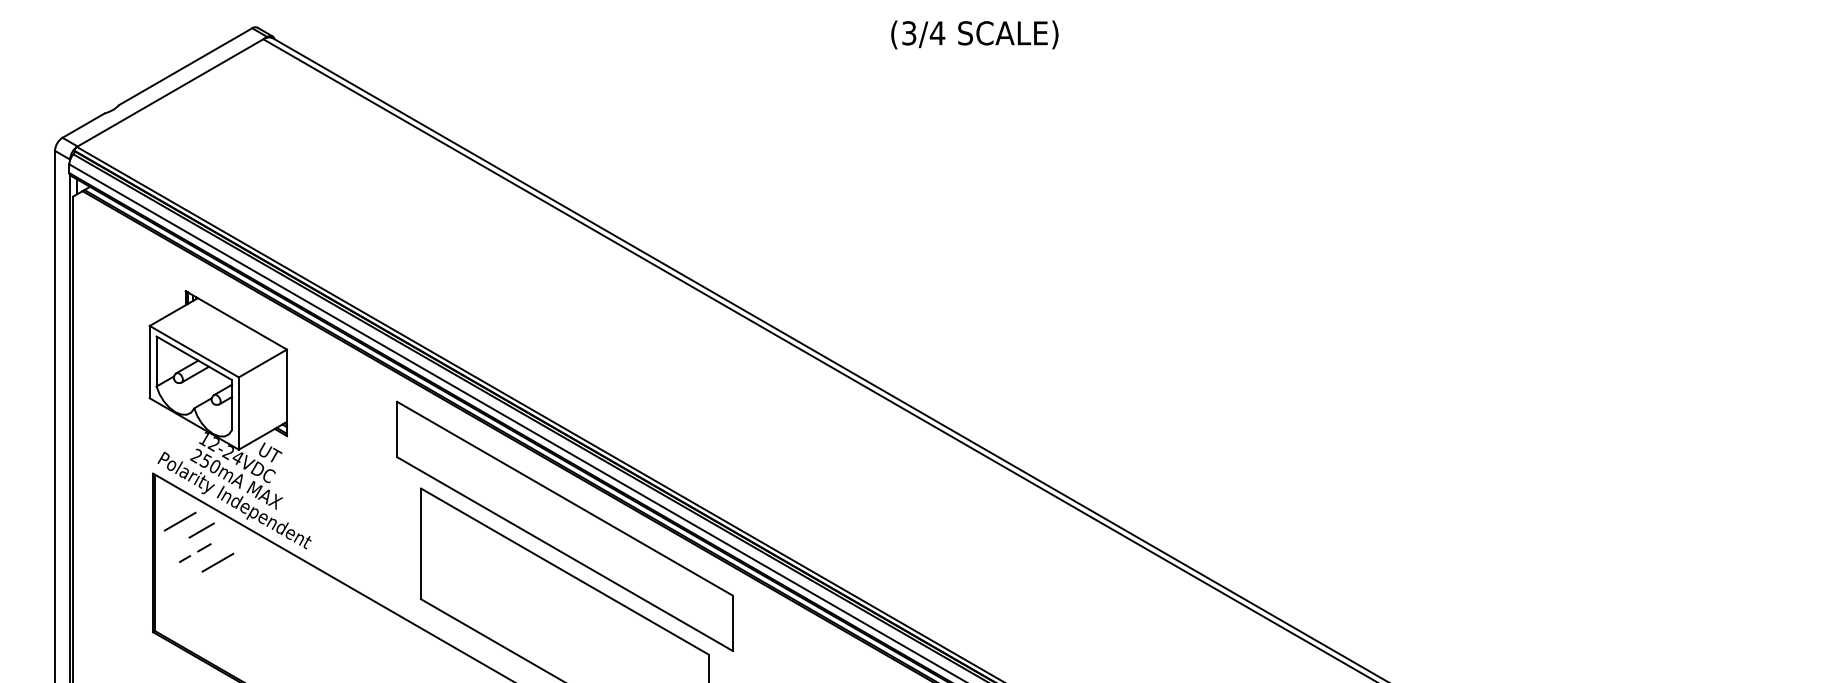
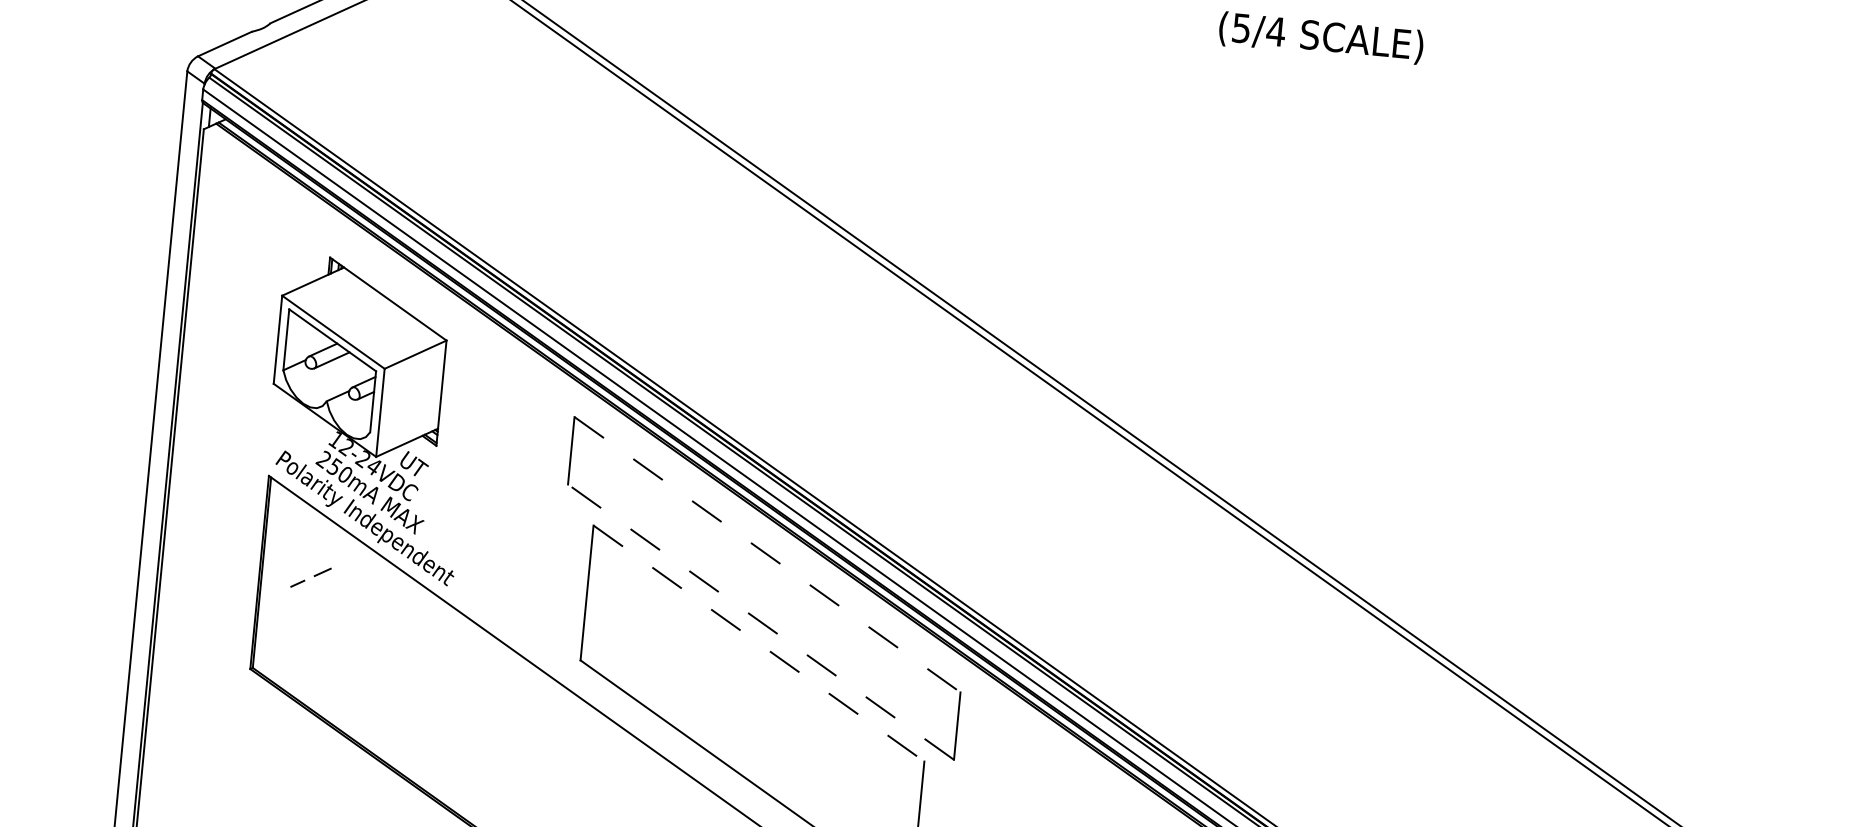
text: (909, 32) -> (1241, 27), (3/4 -> (5/4
line: (564, 498) -> (767, 554), solid -> dashed
line: (179, 521) -> (295, 537), removed
line: (201, 530) -> (321, 550), removed
line: (564, 554) -> (760, 622), solid -> dashed
line: (217, 562) -> (336, 591), removed
line: (565, 571) -> (759, 643), solid -> dashed

